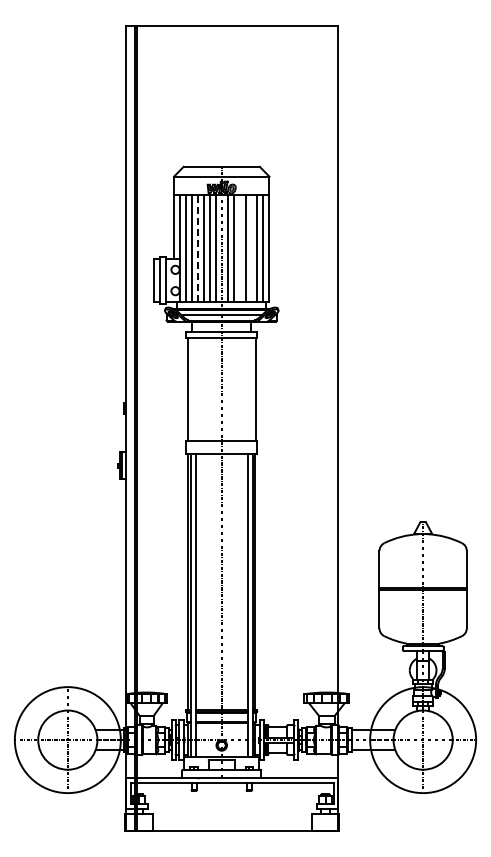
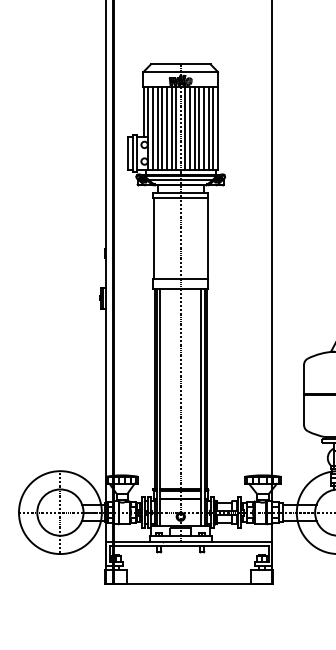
line: (198, 248) -> (162, 128), dashed -> solid
line: (239, 248) -> (194, 128), added
line: (251, 248) -> (204, 128), added

